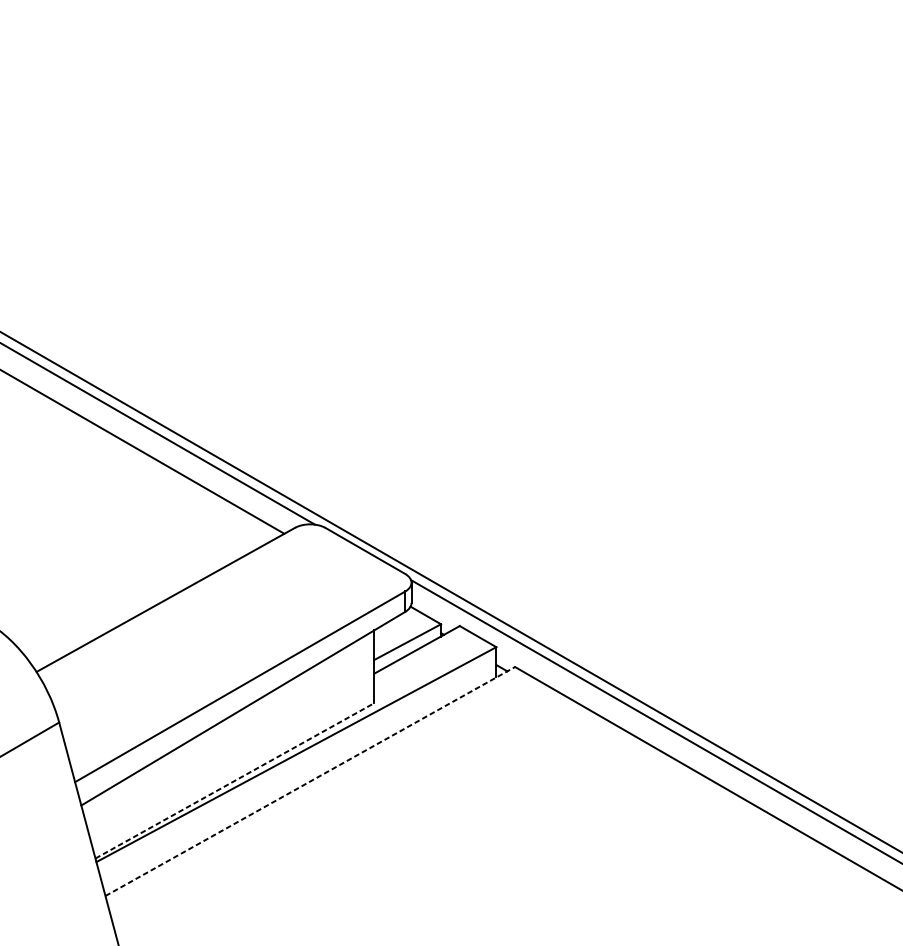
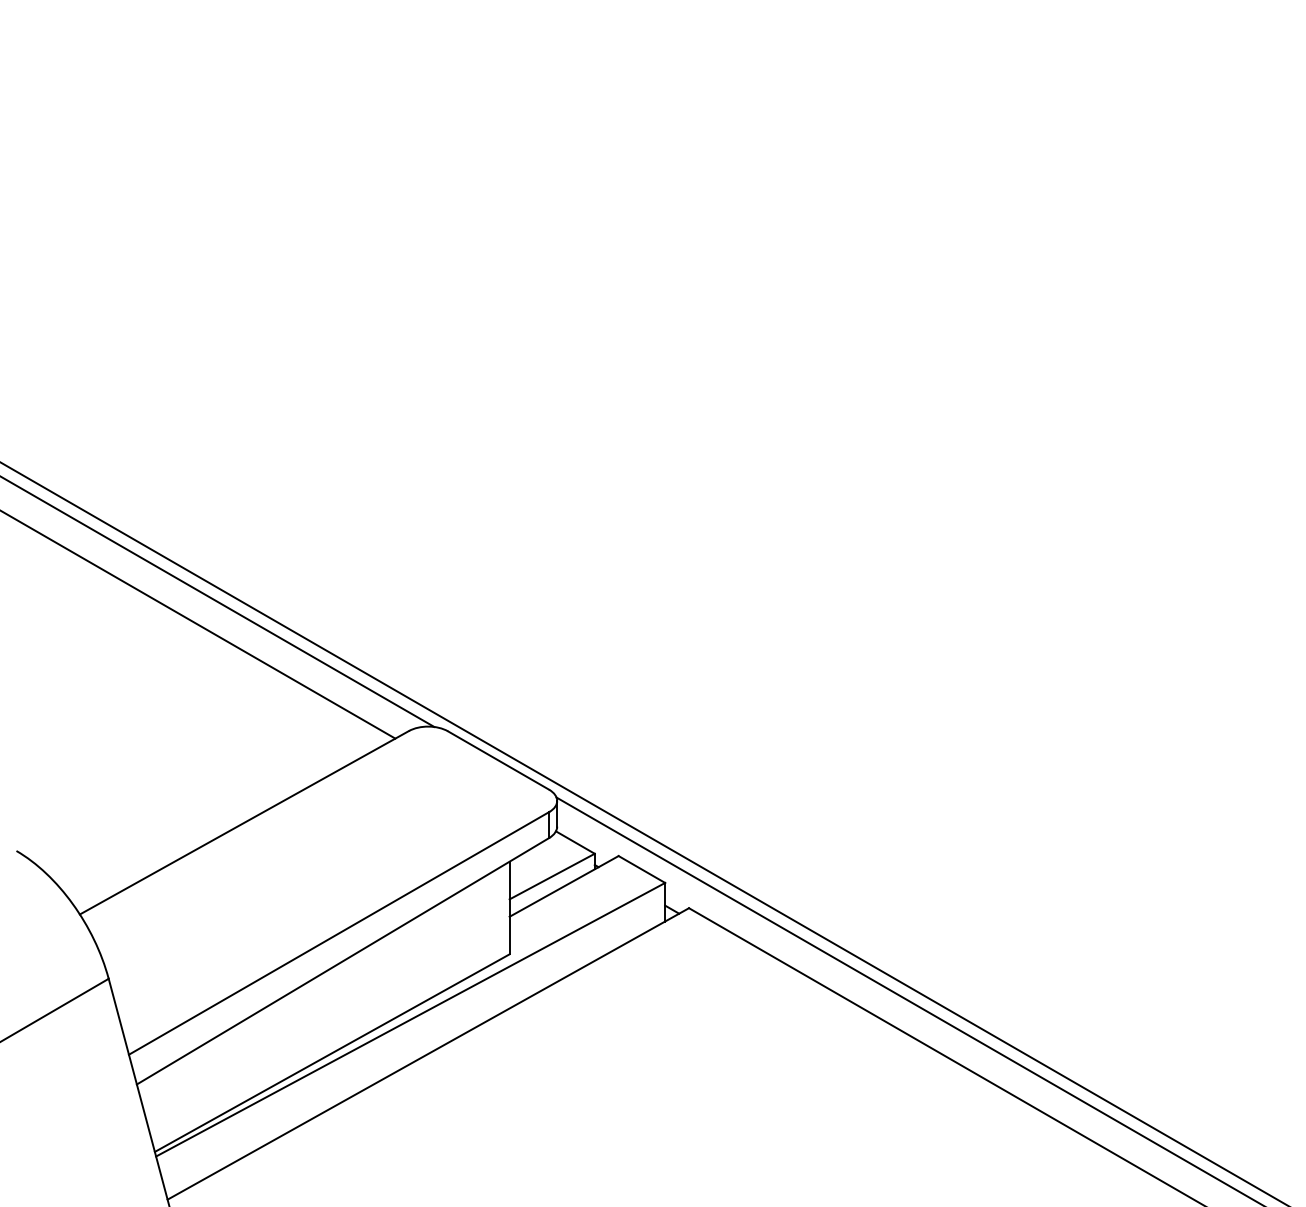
line: (235, 780) -> (332, 1052), dashed -> solid
line: (310, 781) -> (428, 1053), dashed -> solid

